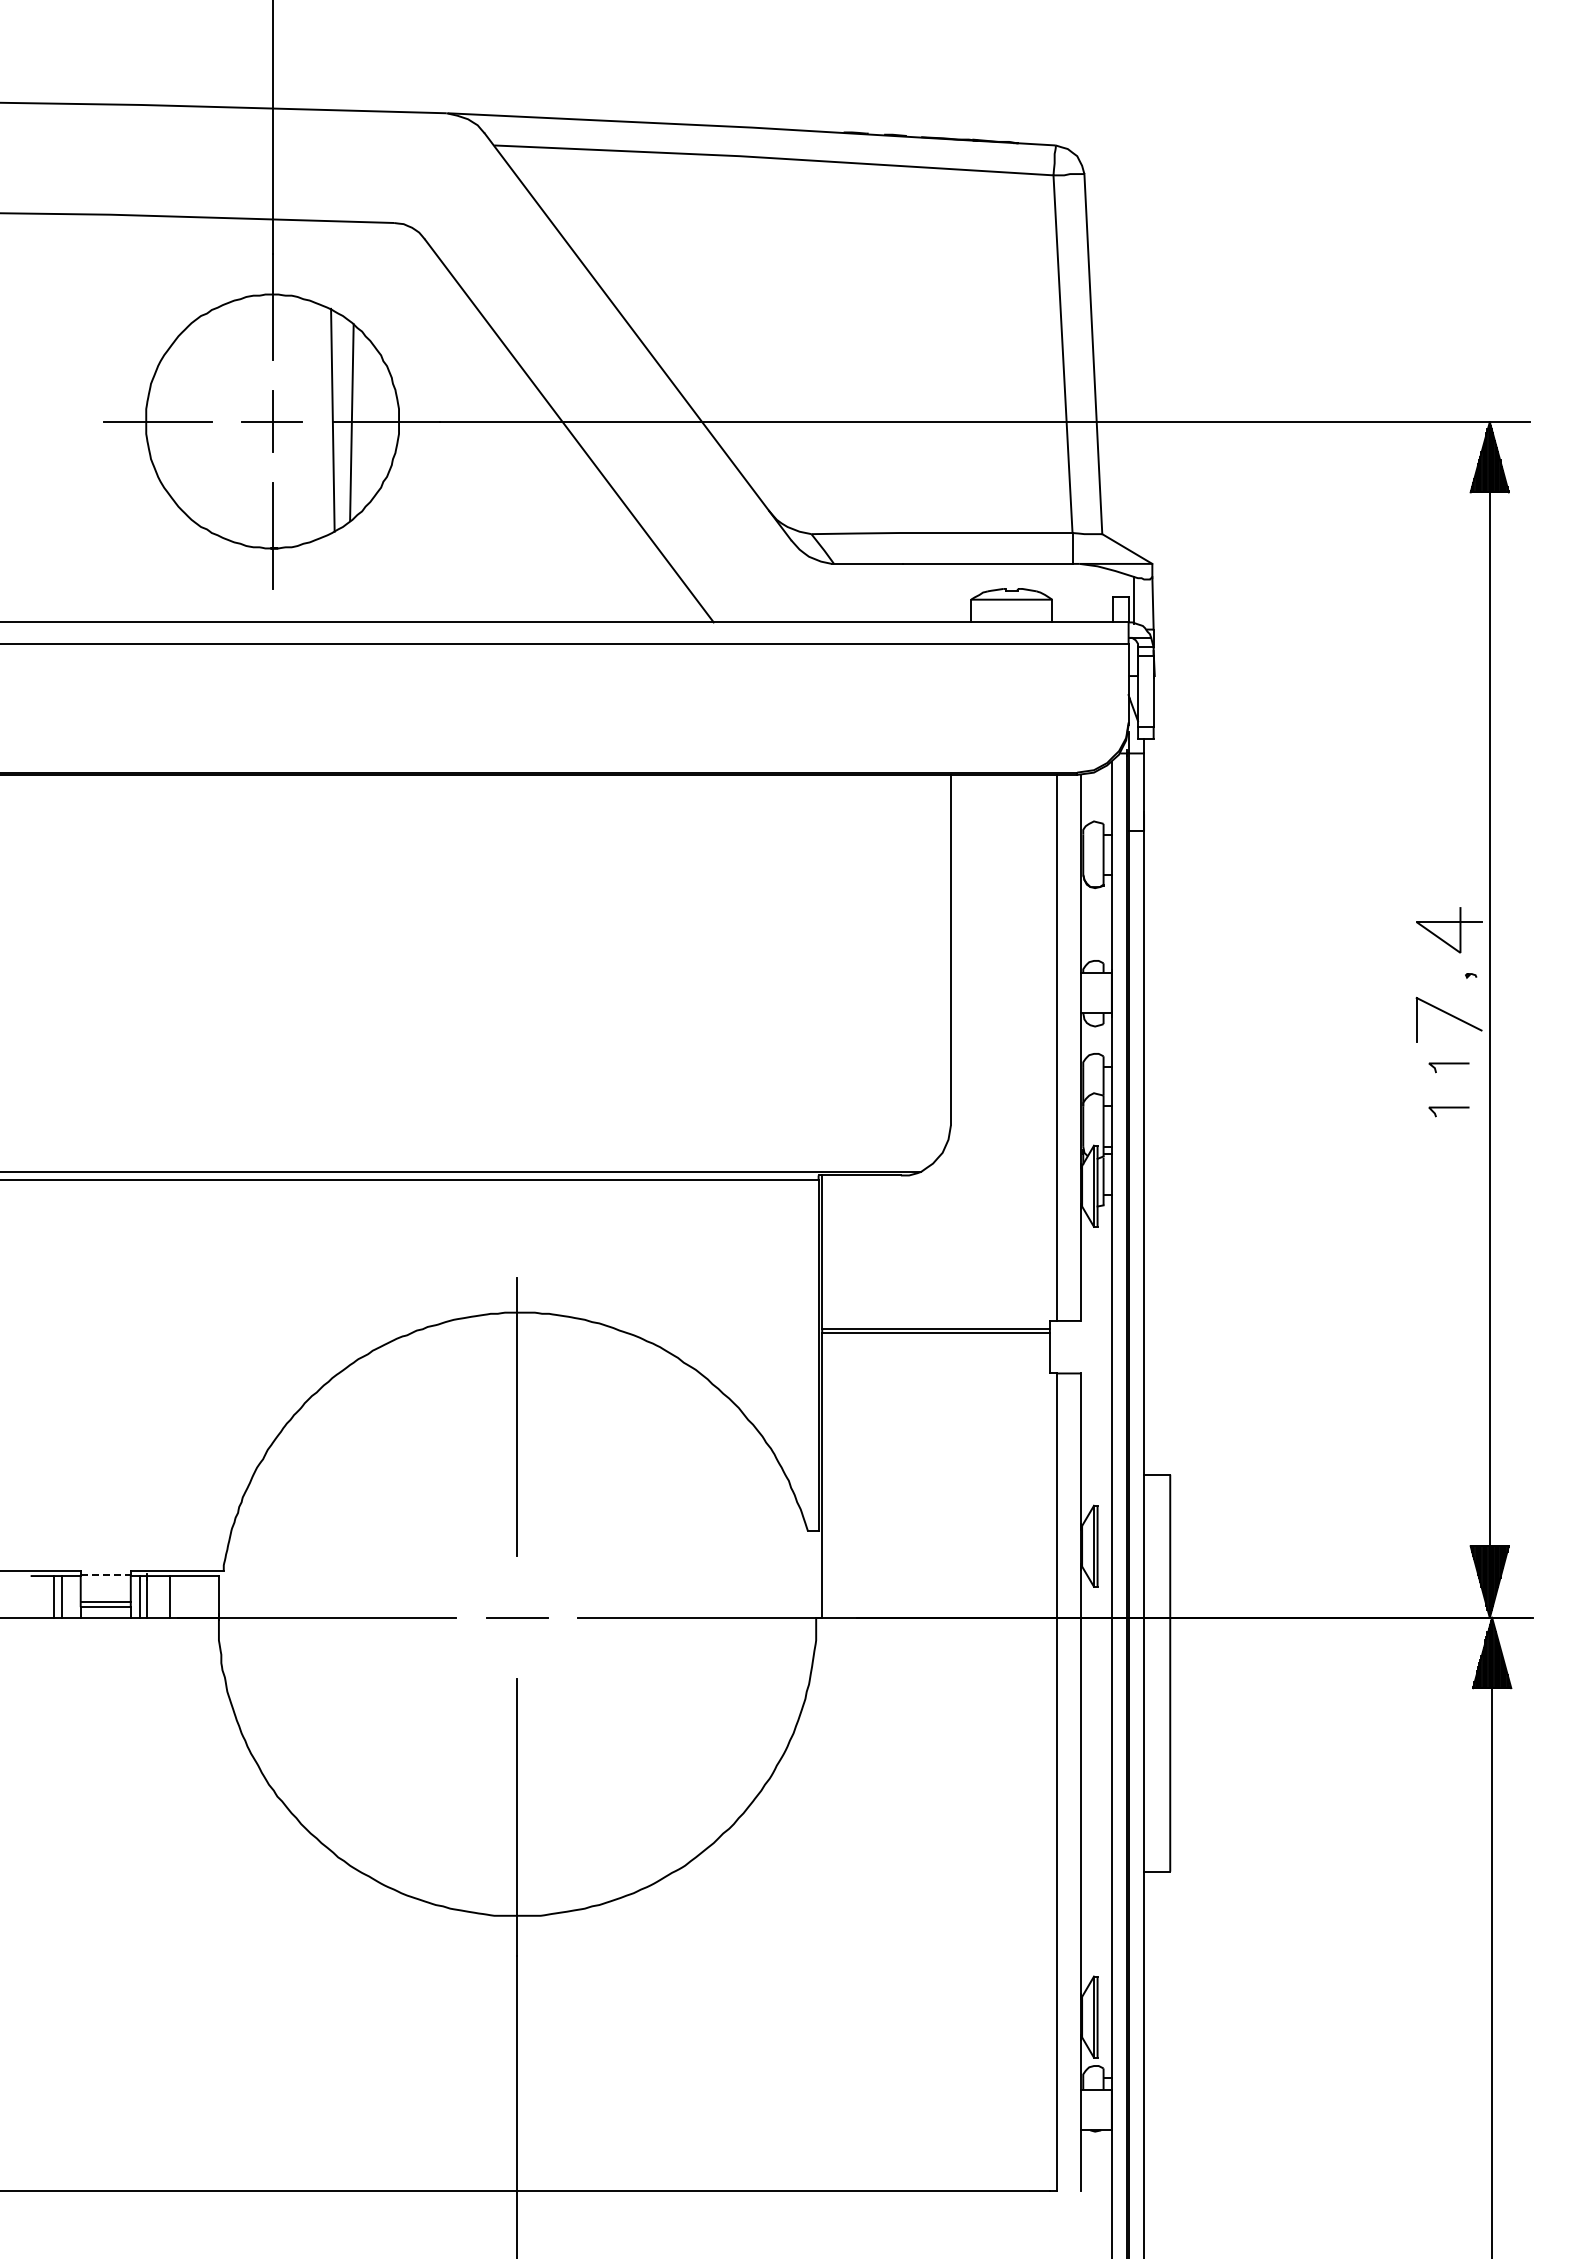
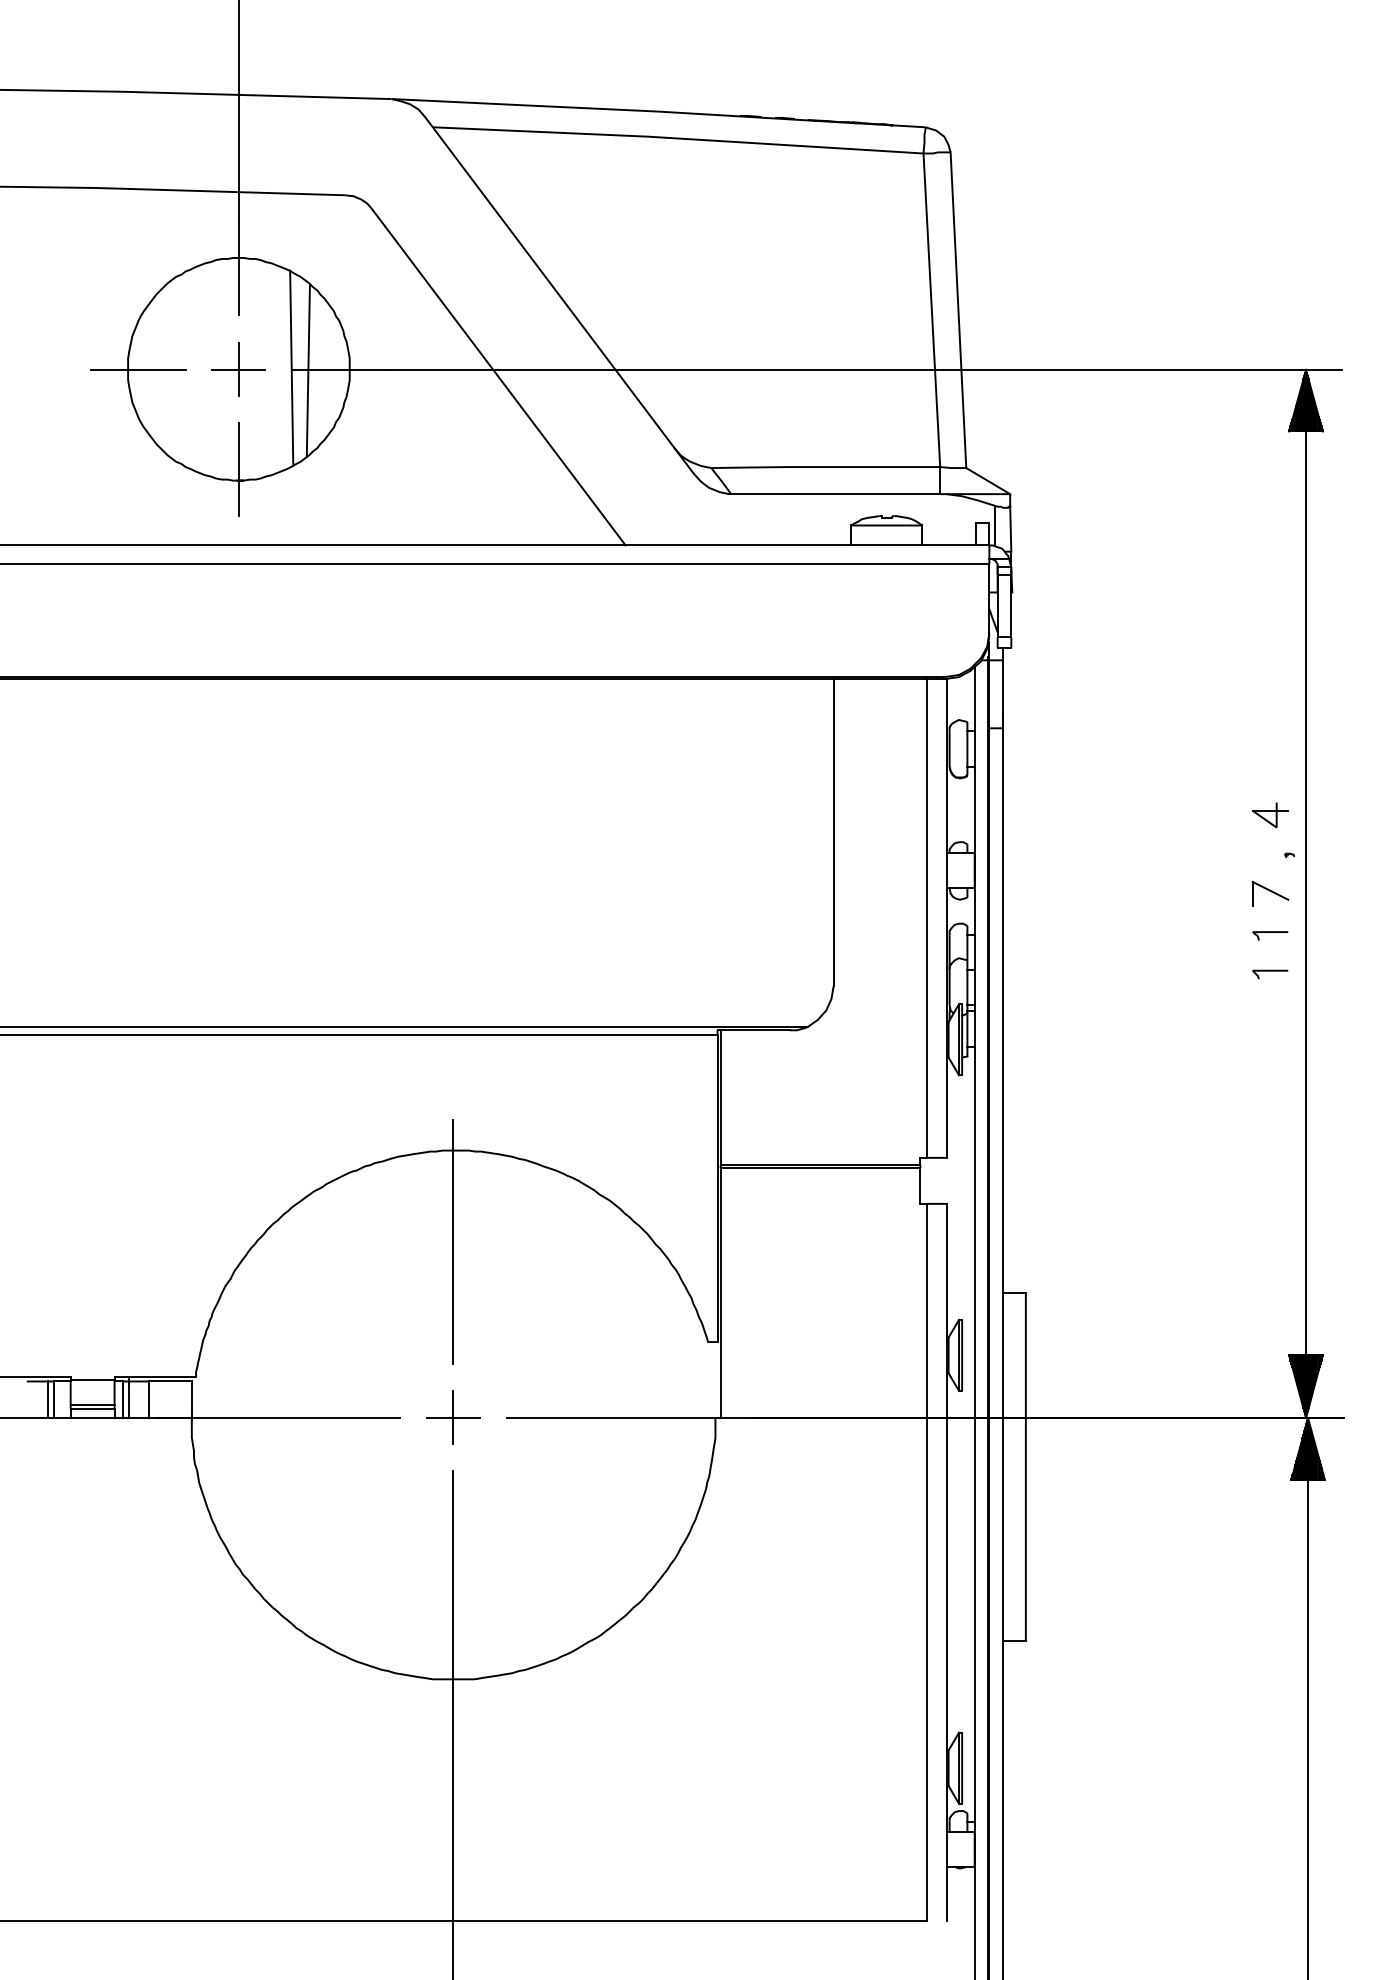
part: (1449, 929) -> (1270, 814), size x0.62
part: (1449, 1019) -> (1270, 893), size x0.62
line: (106, 1574) -> (93, 1380), dashed -> solid
line: (517, 1616) -> (453, 1416), added

